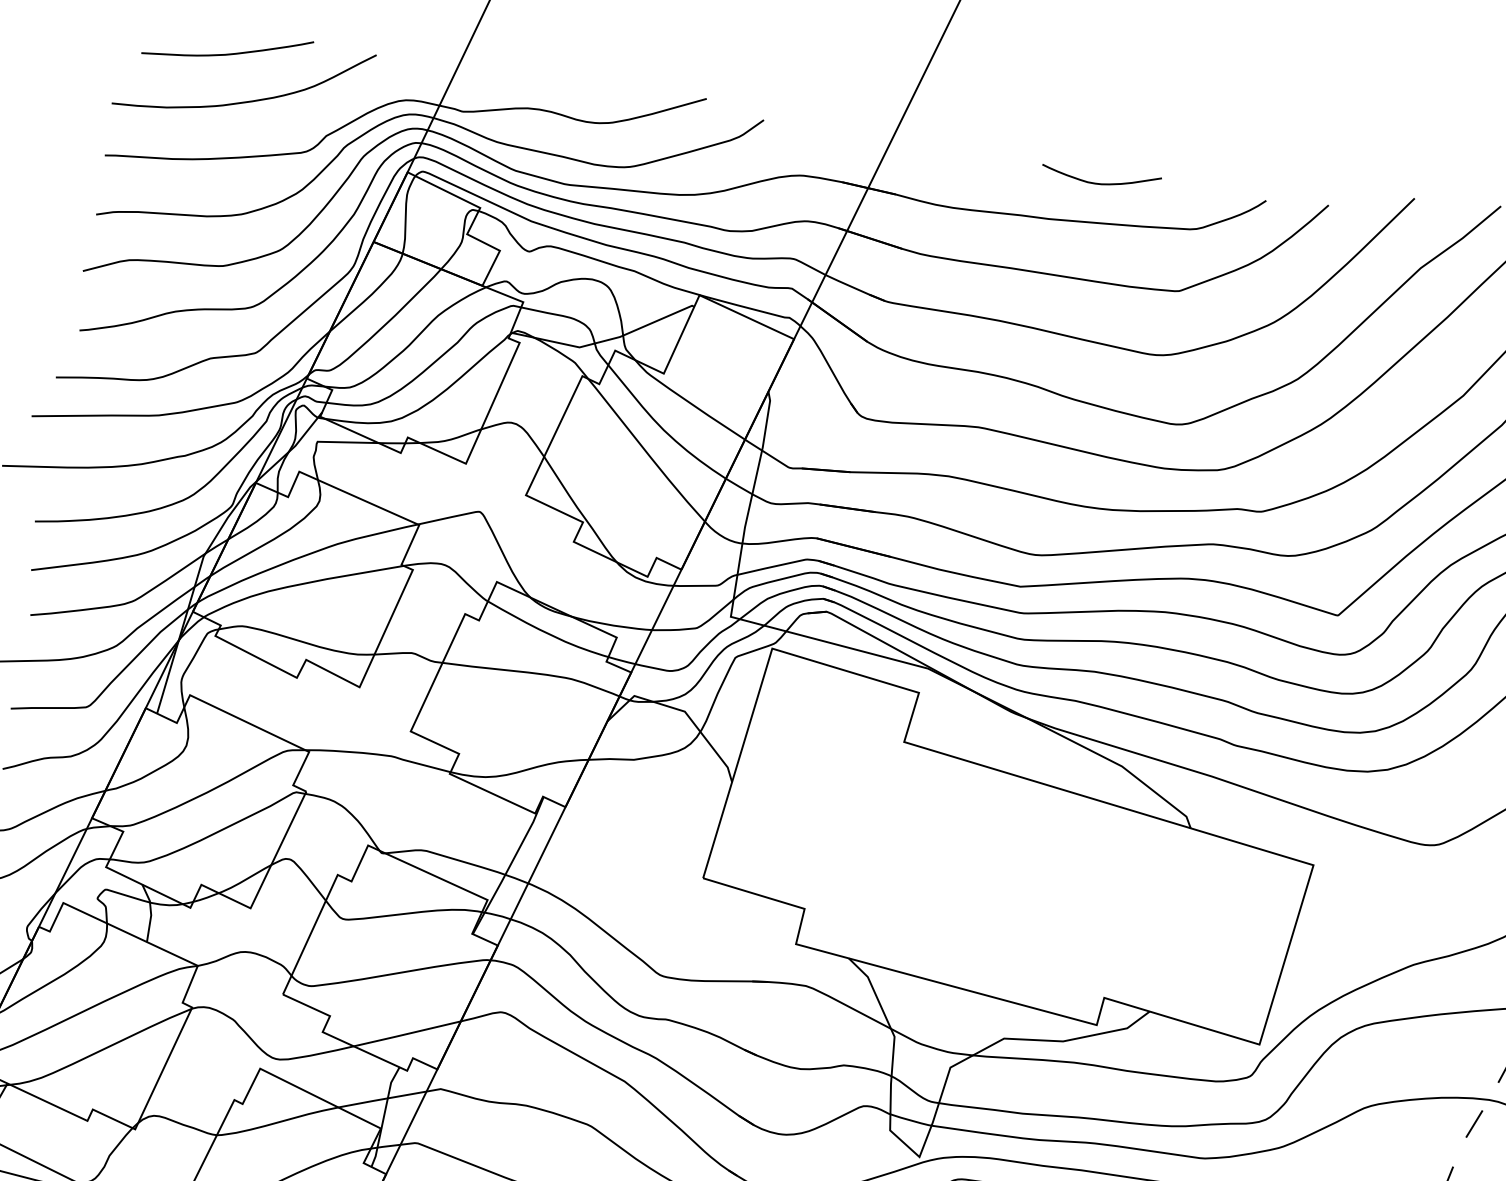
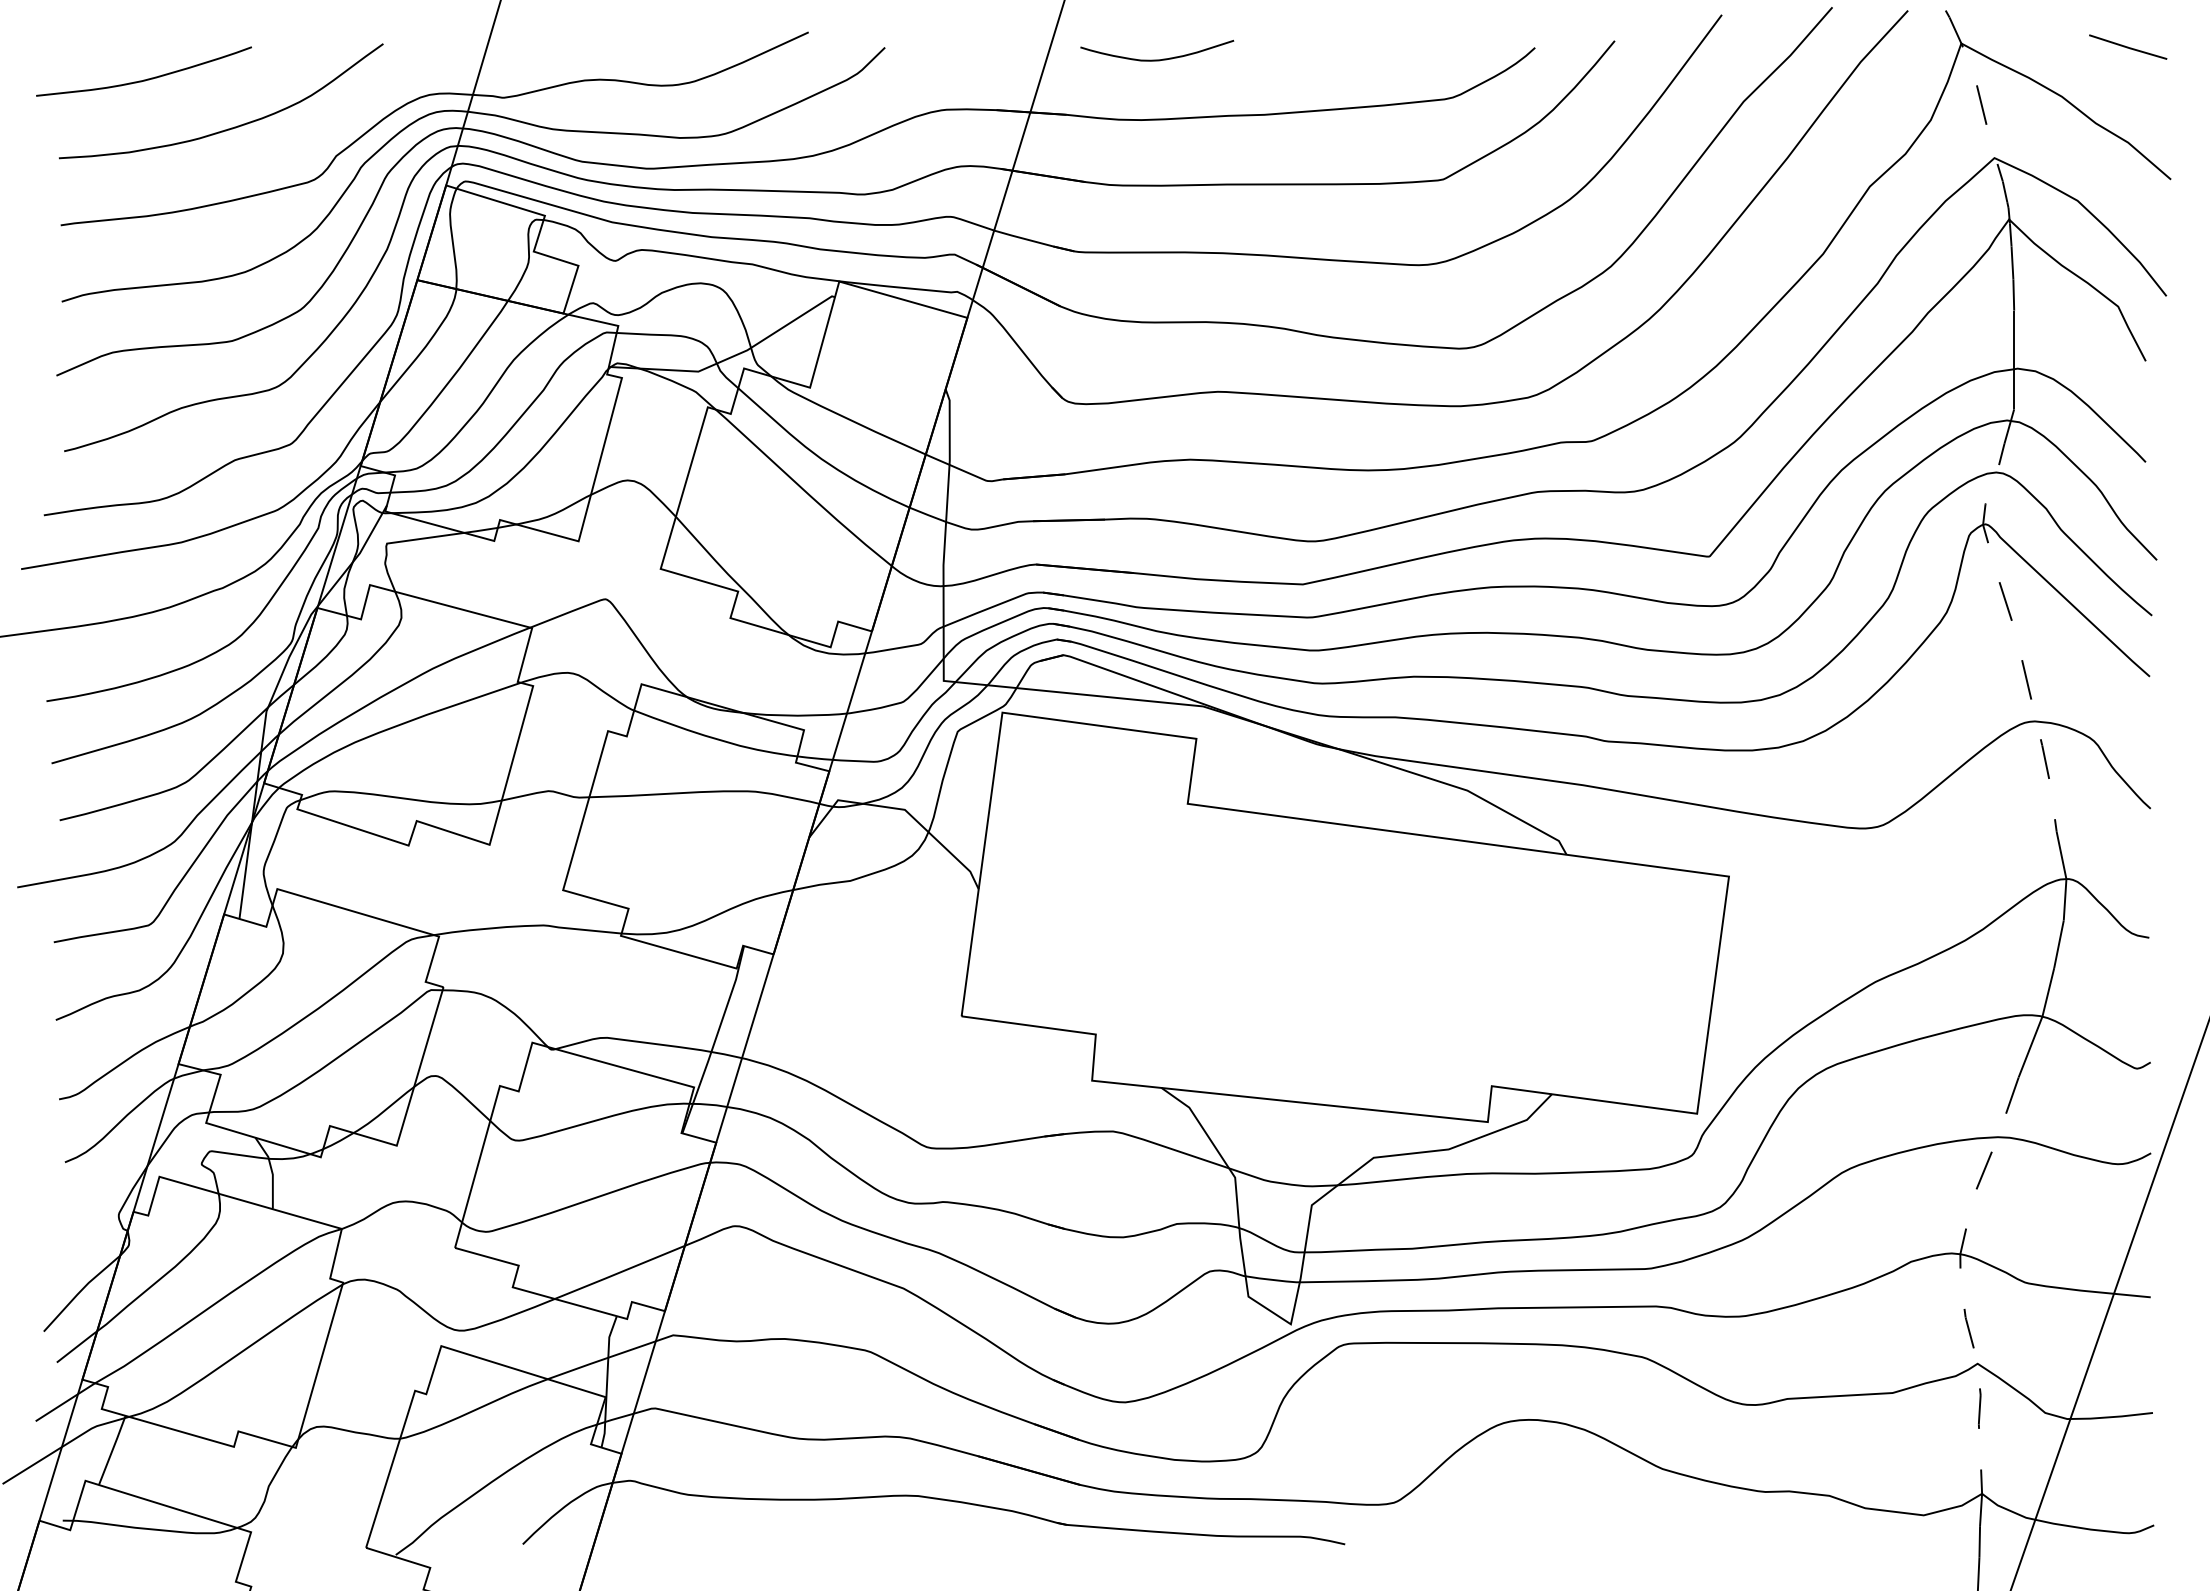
curve: (226, 53) -> (143, 79), moved
curve: (1100, 183) -> (1157, 59), moved

